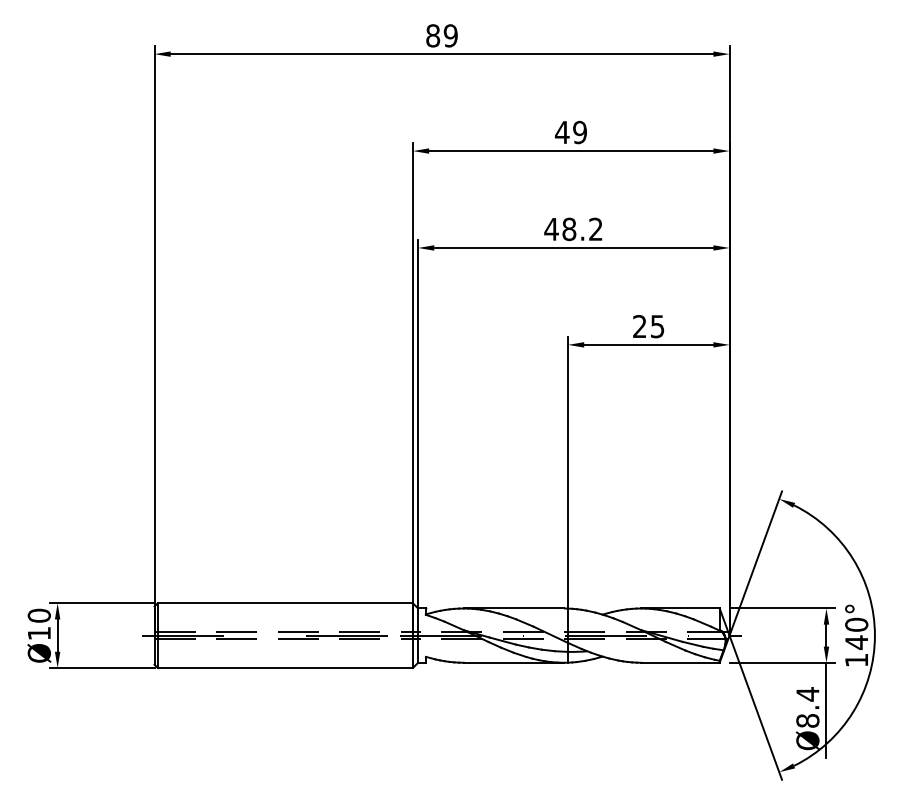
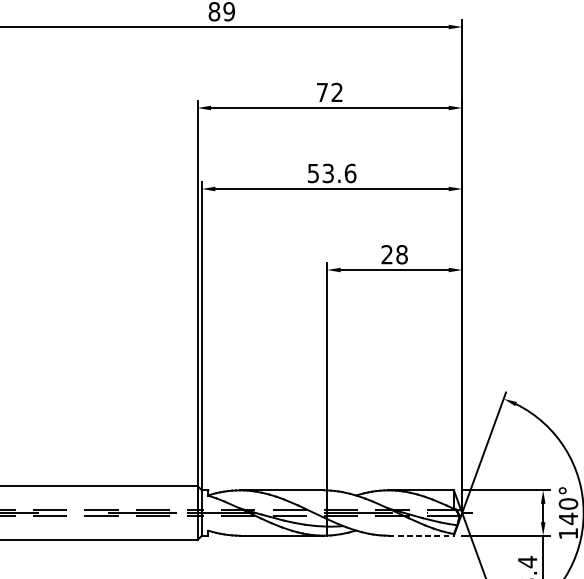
text: (570, 132) -> (329, 92), 49 -> 72
text: (573, 229) -> (331, 173), 48.2 -> 53.6
text: (657, 326) -> (401, 254), 25 -> 28
line: (681, 662) -> (422, 535), solid -> dashed

